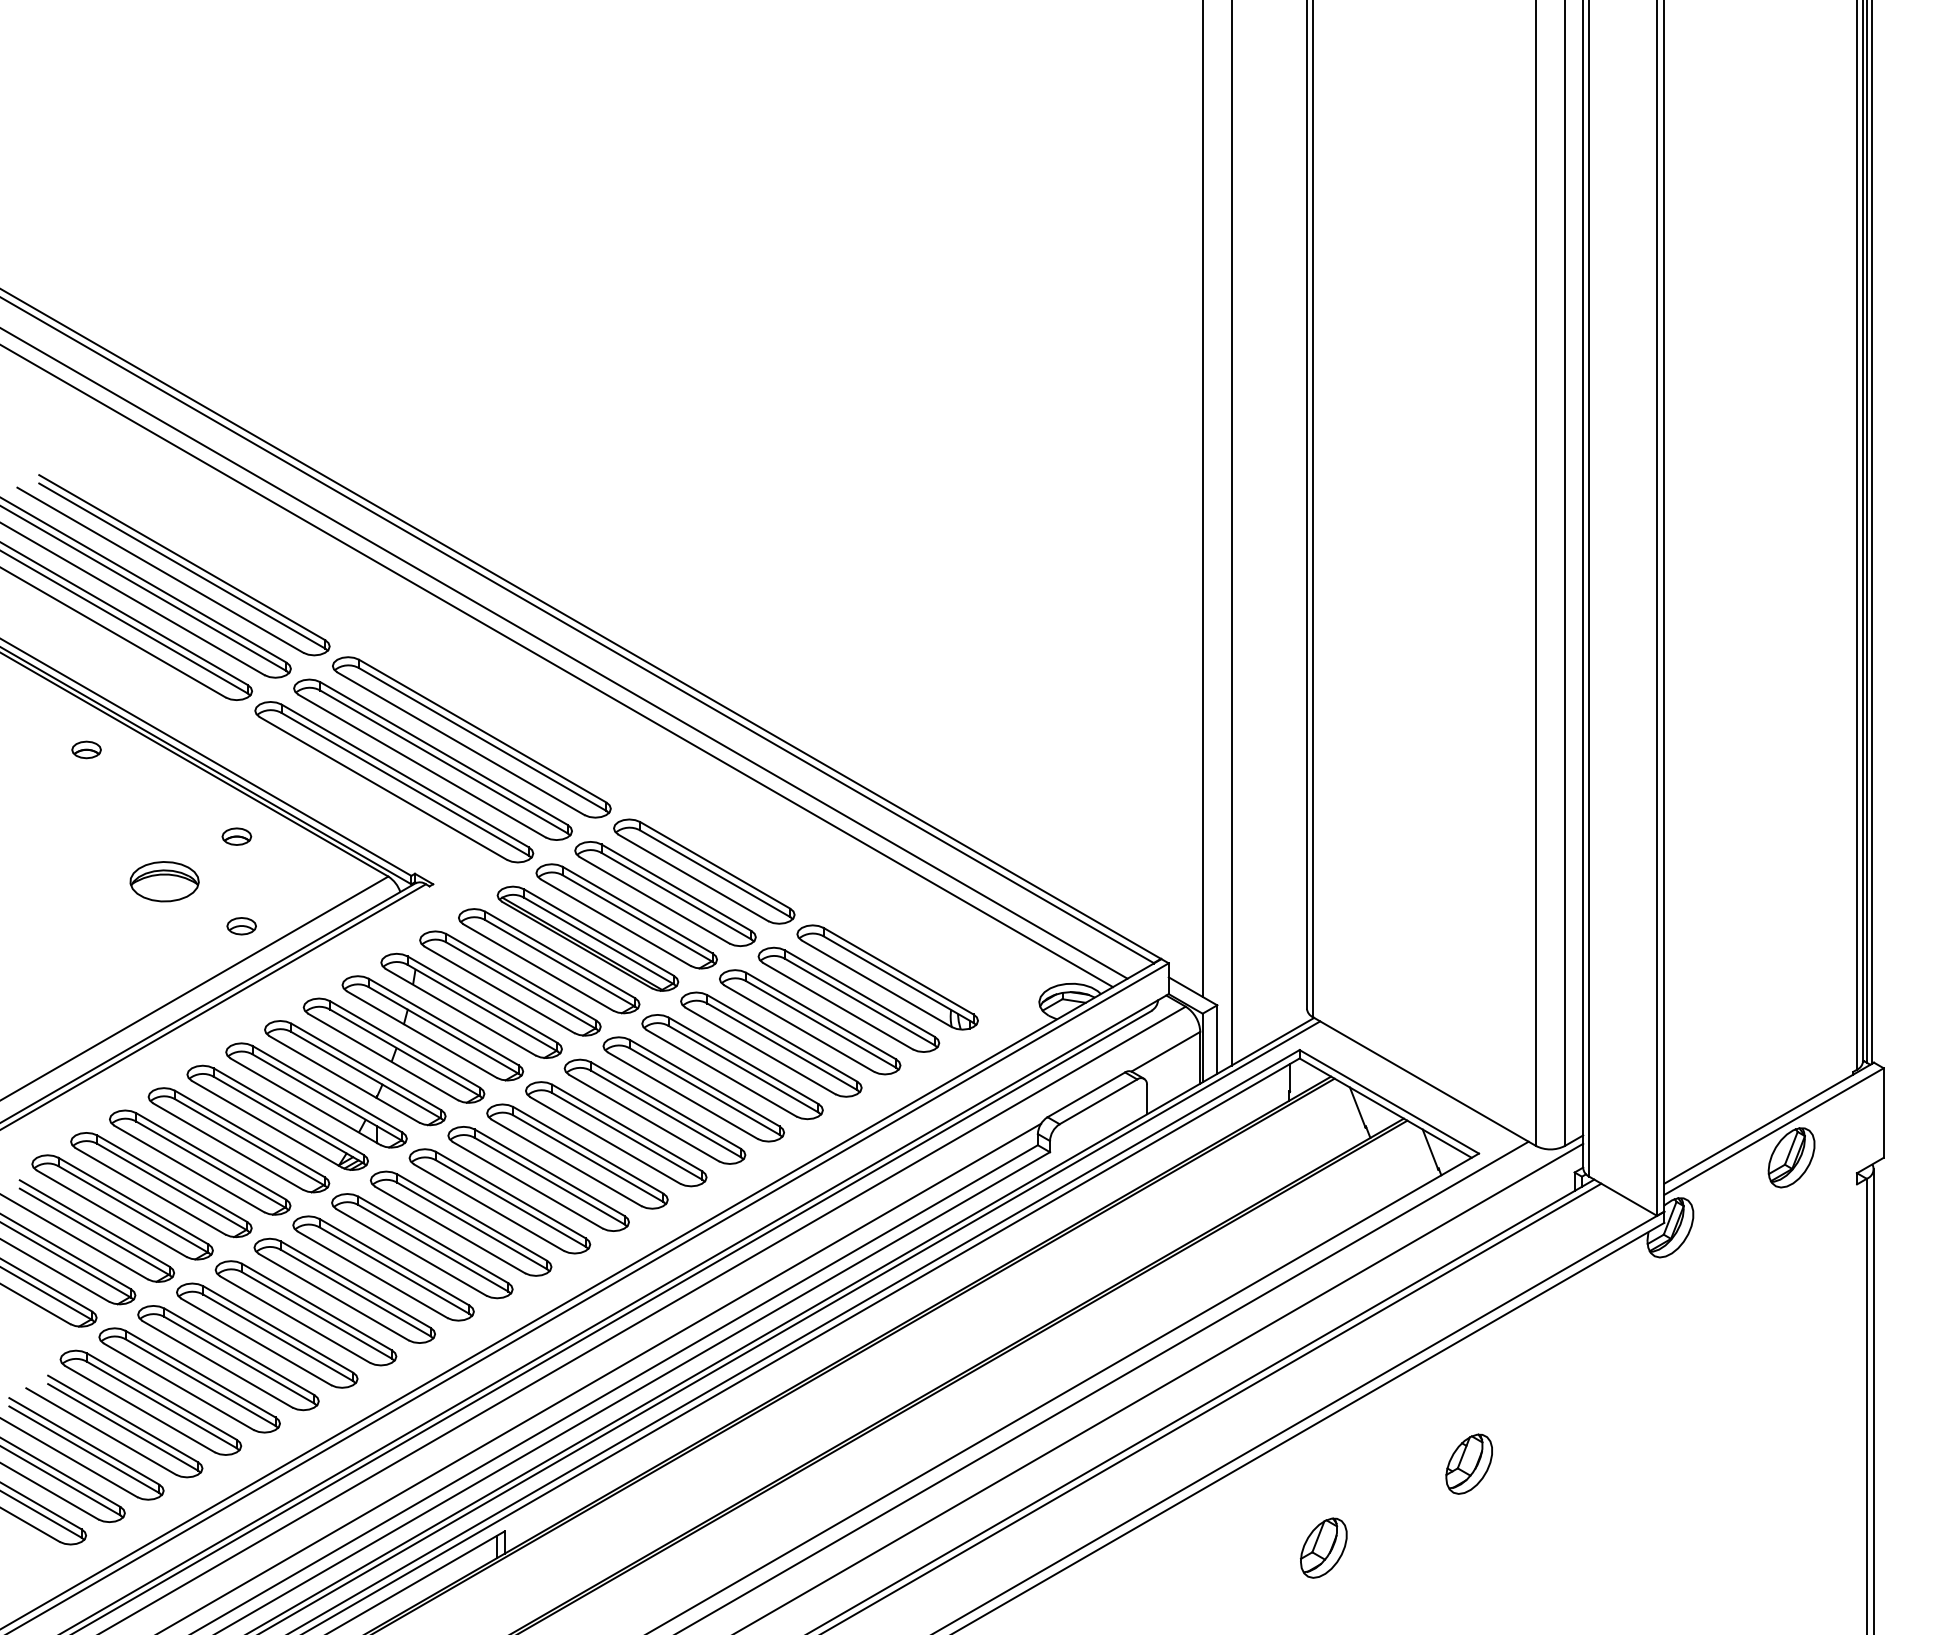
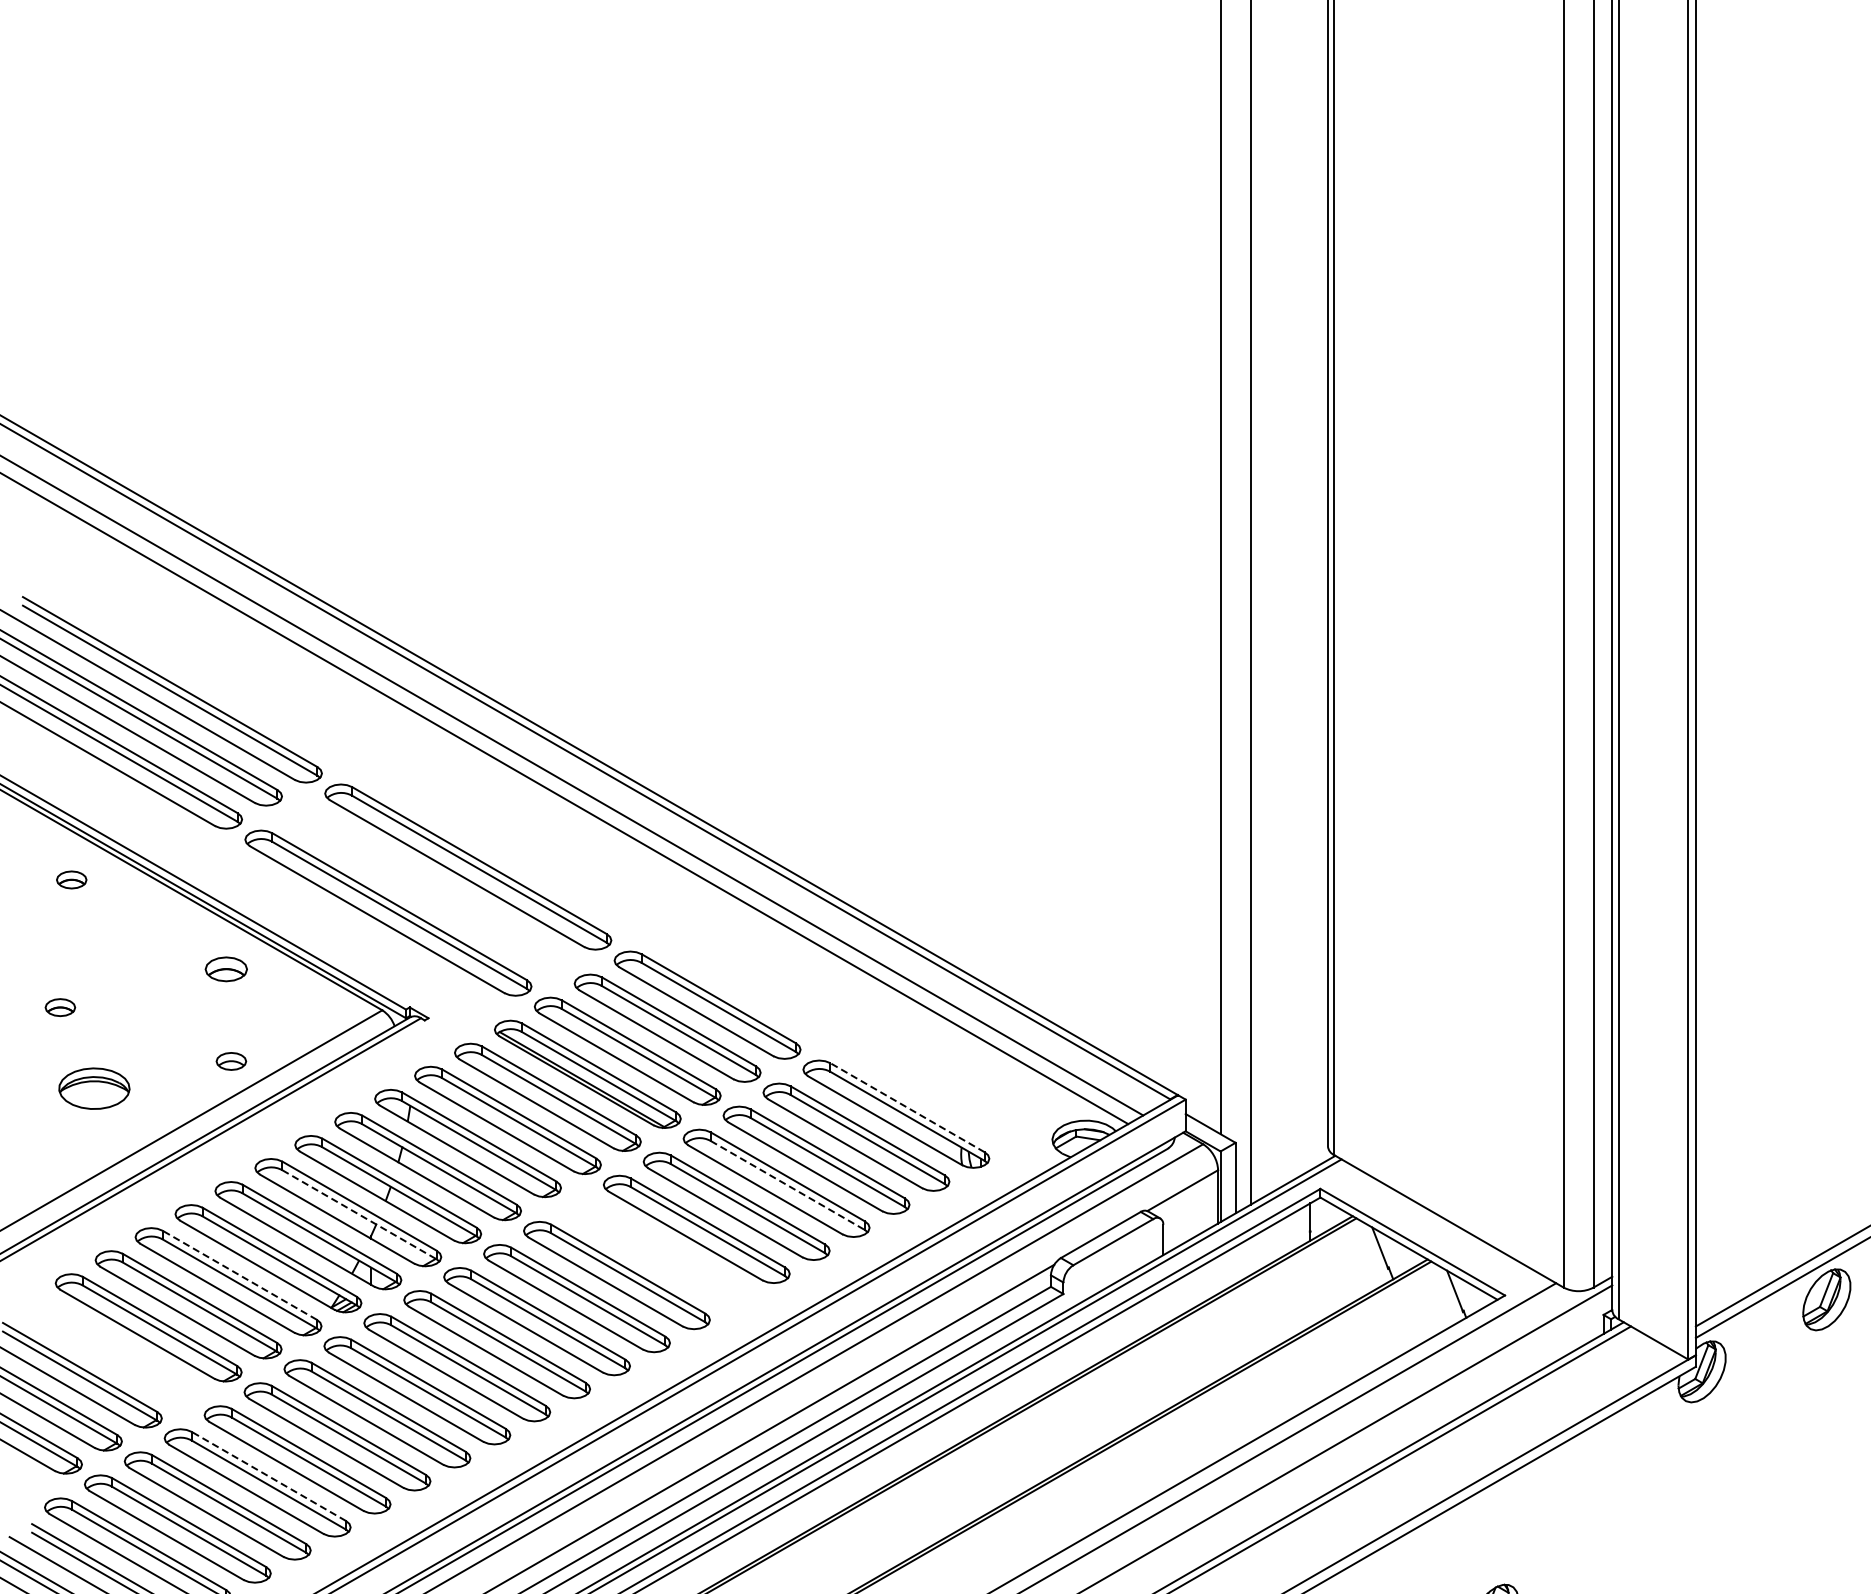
part: (432, 759) -> (427, 889), removed
part: (236, 836) -> (226, 969), size x1.4
part: (75, 873) -> (60, 1007), added
part: (164, 881) -> (94, 1088), moved
line: (898, 971) -> (907, 1108), solid -> dashed
line: (782, 1046) -> (788, 1185), solid -> dashed
line: (366, 1075) -> (359, 1215), solid -> dashed
part: (654, 1111) -> (656, 1252), removed
line: (249, 1133) -> (239, 1274), solid -> dashed
part: (122, 1207) -> (108, 1350), removed
line: (278, 1329) -> (269, 1476), solid -> dashed

